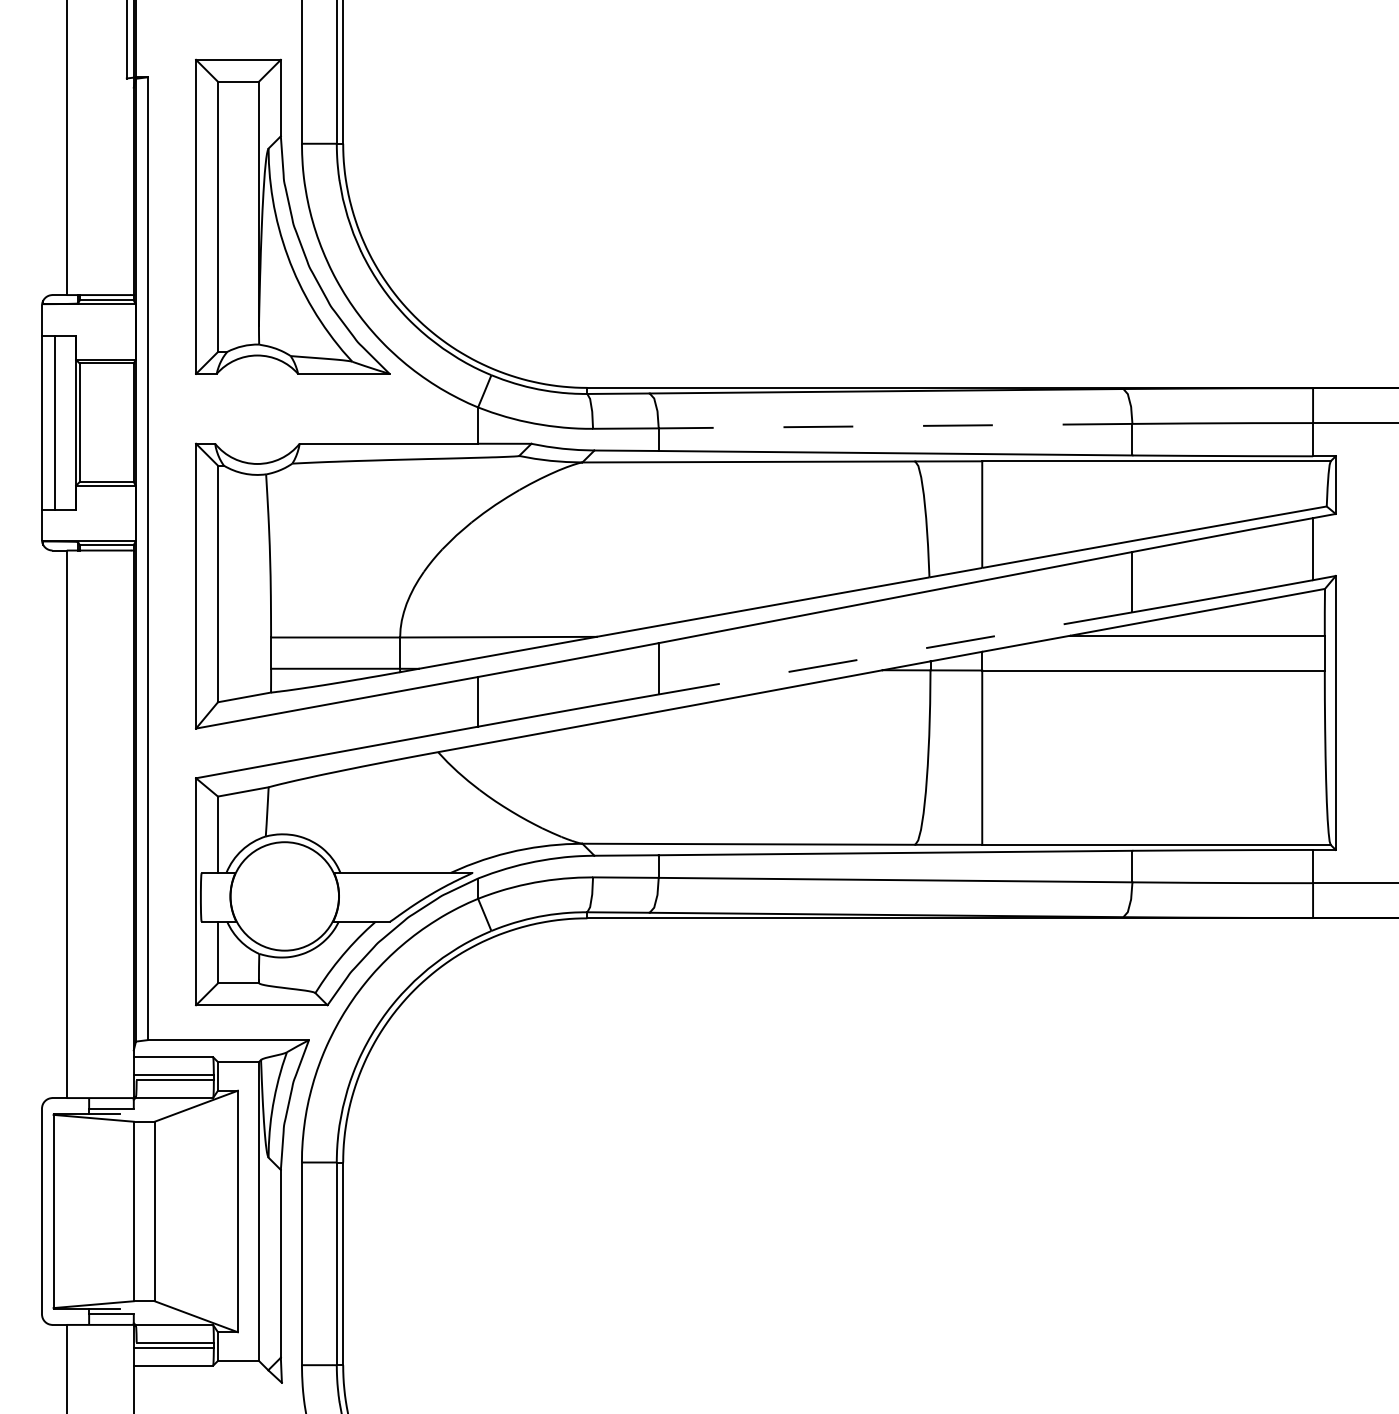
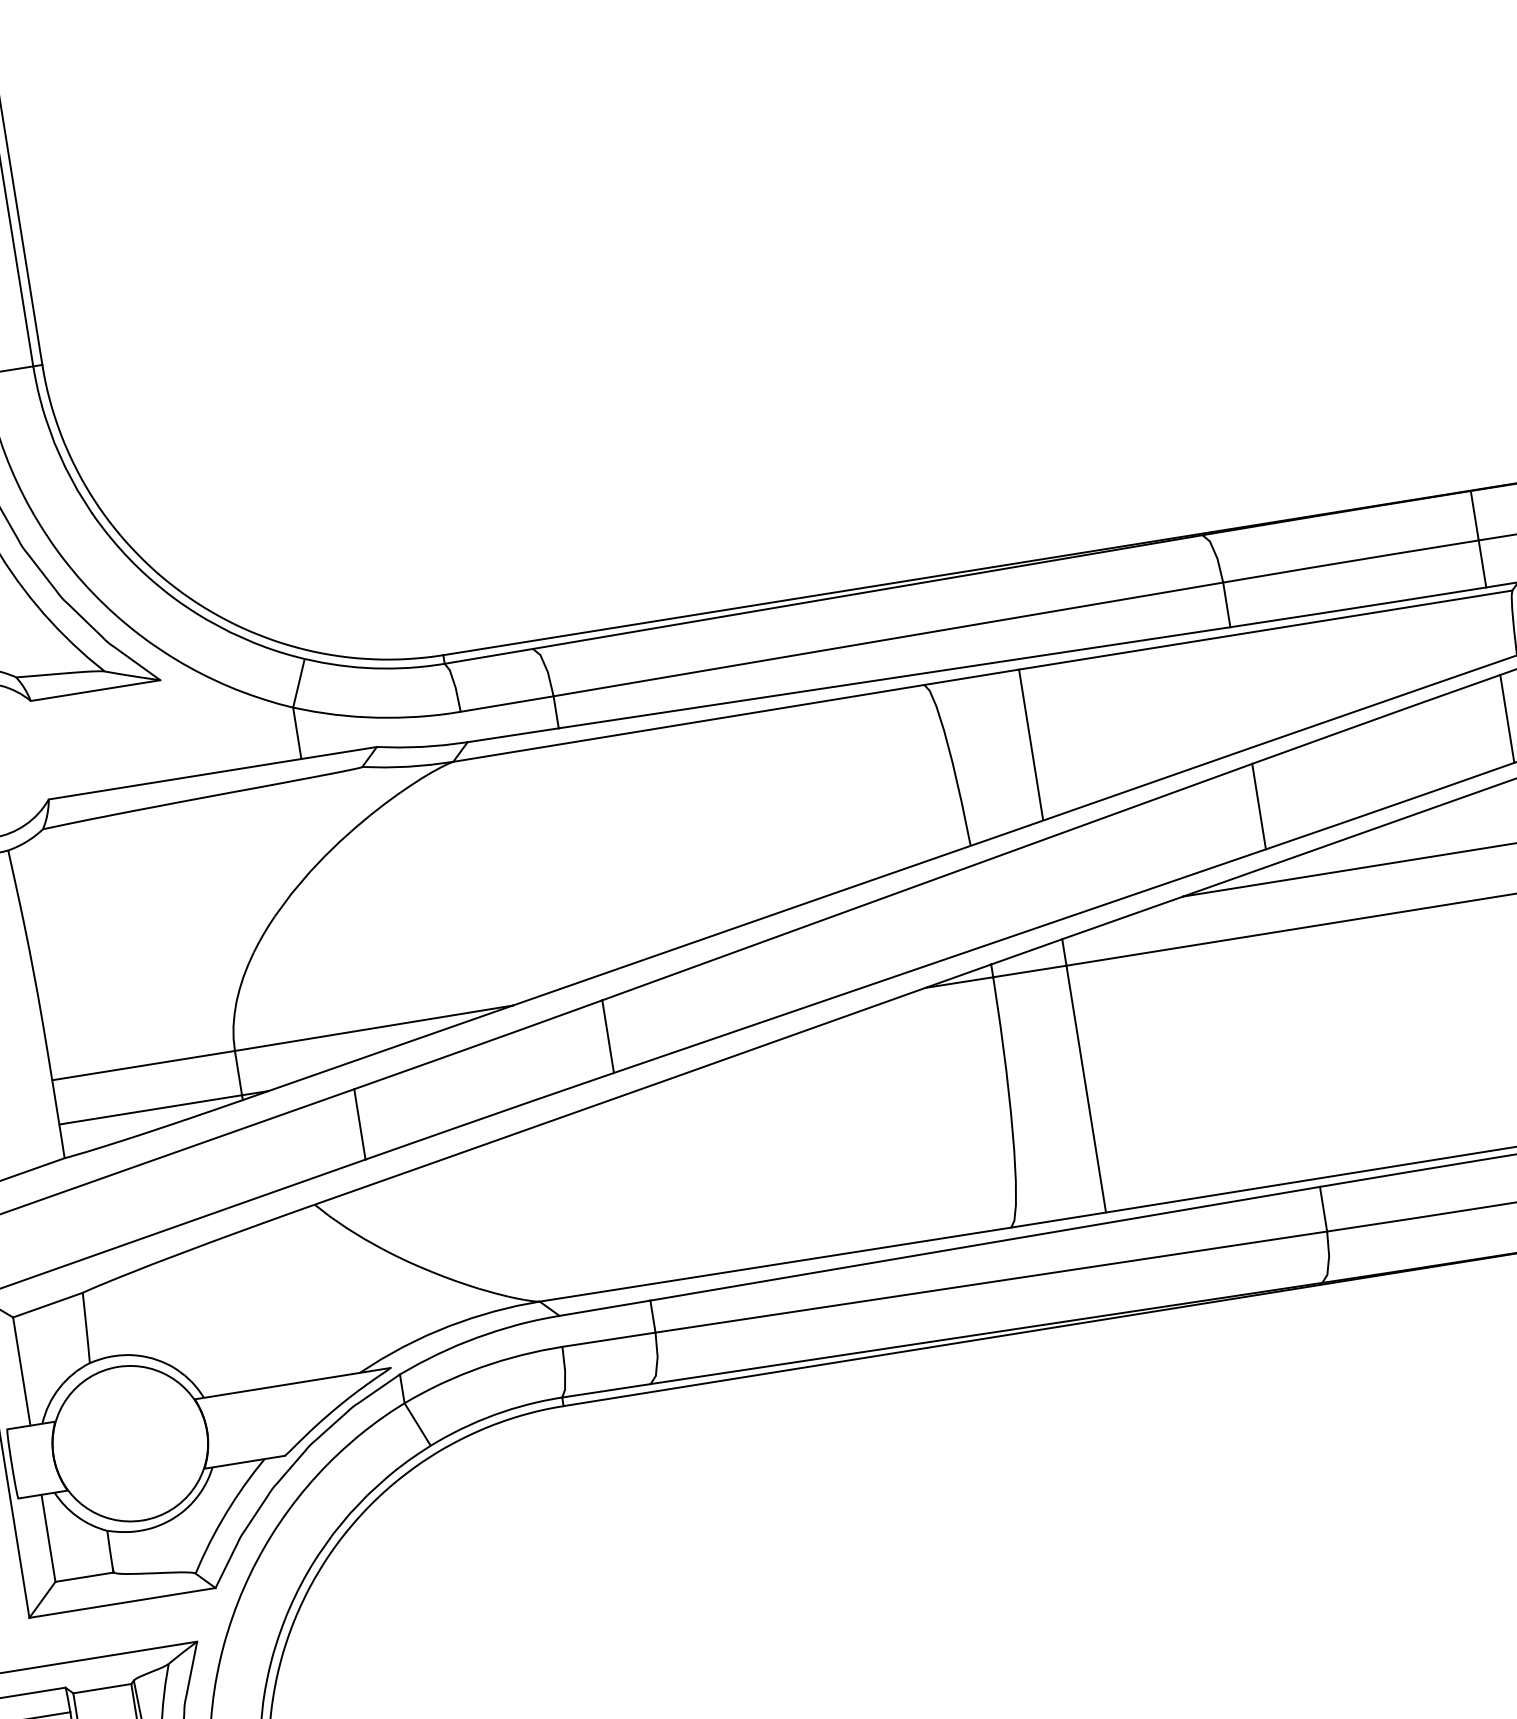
line: (895, 426) -> (888, 639), dashed -> solid
line: (895, 653) -> (939, 961), dashed -> solid

